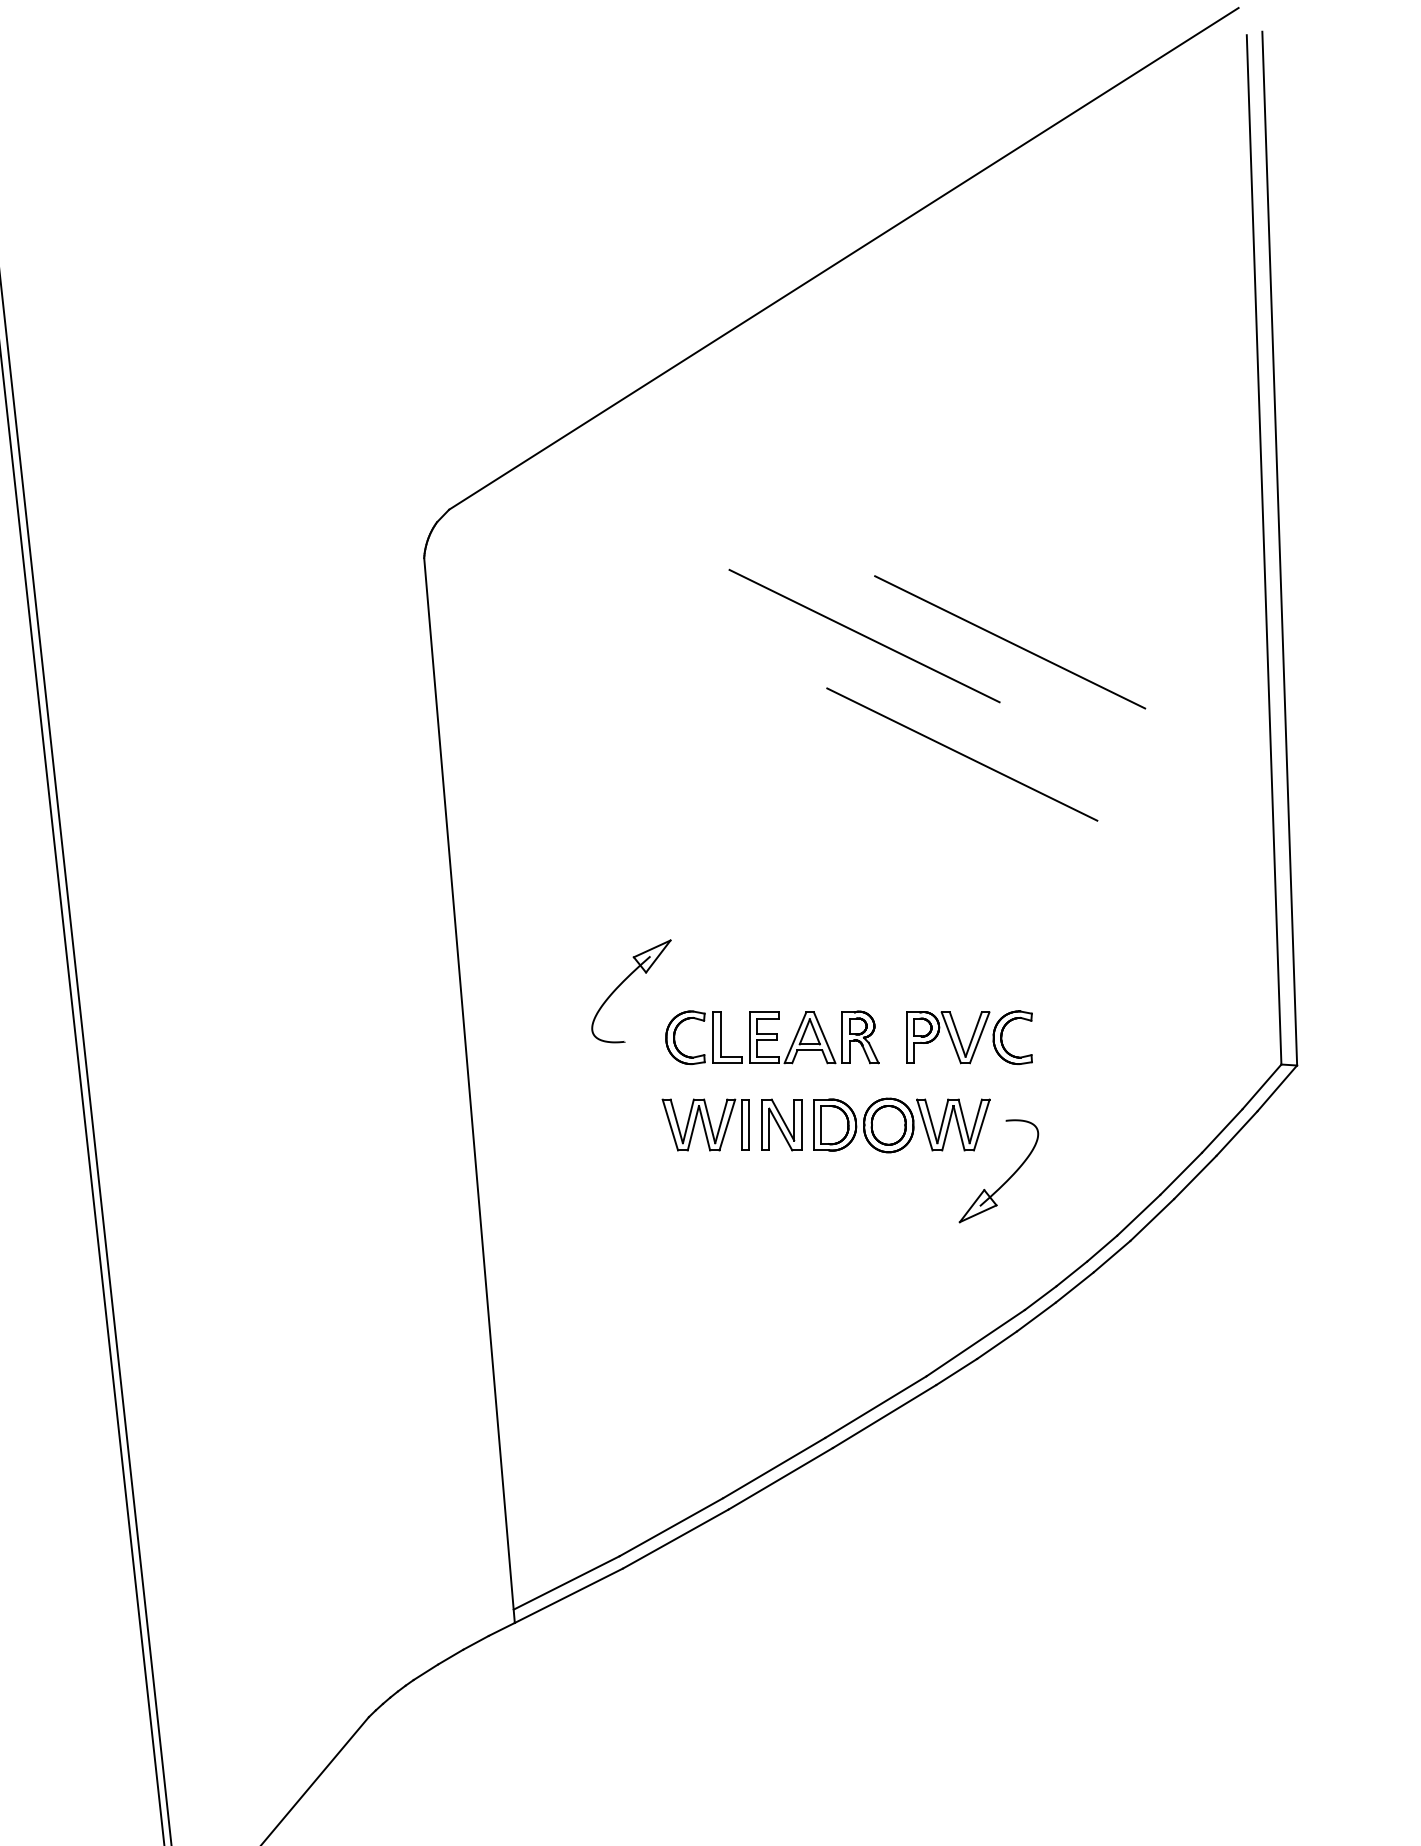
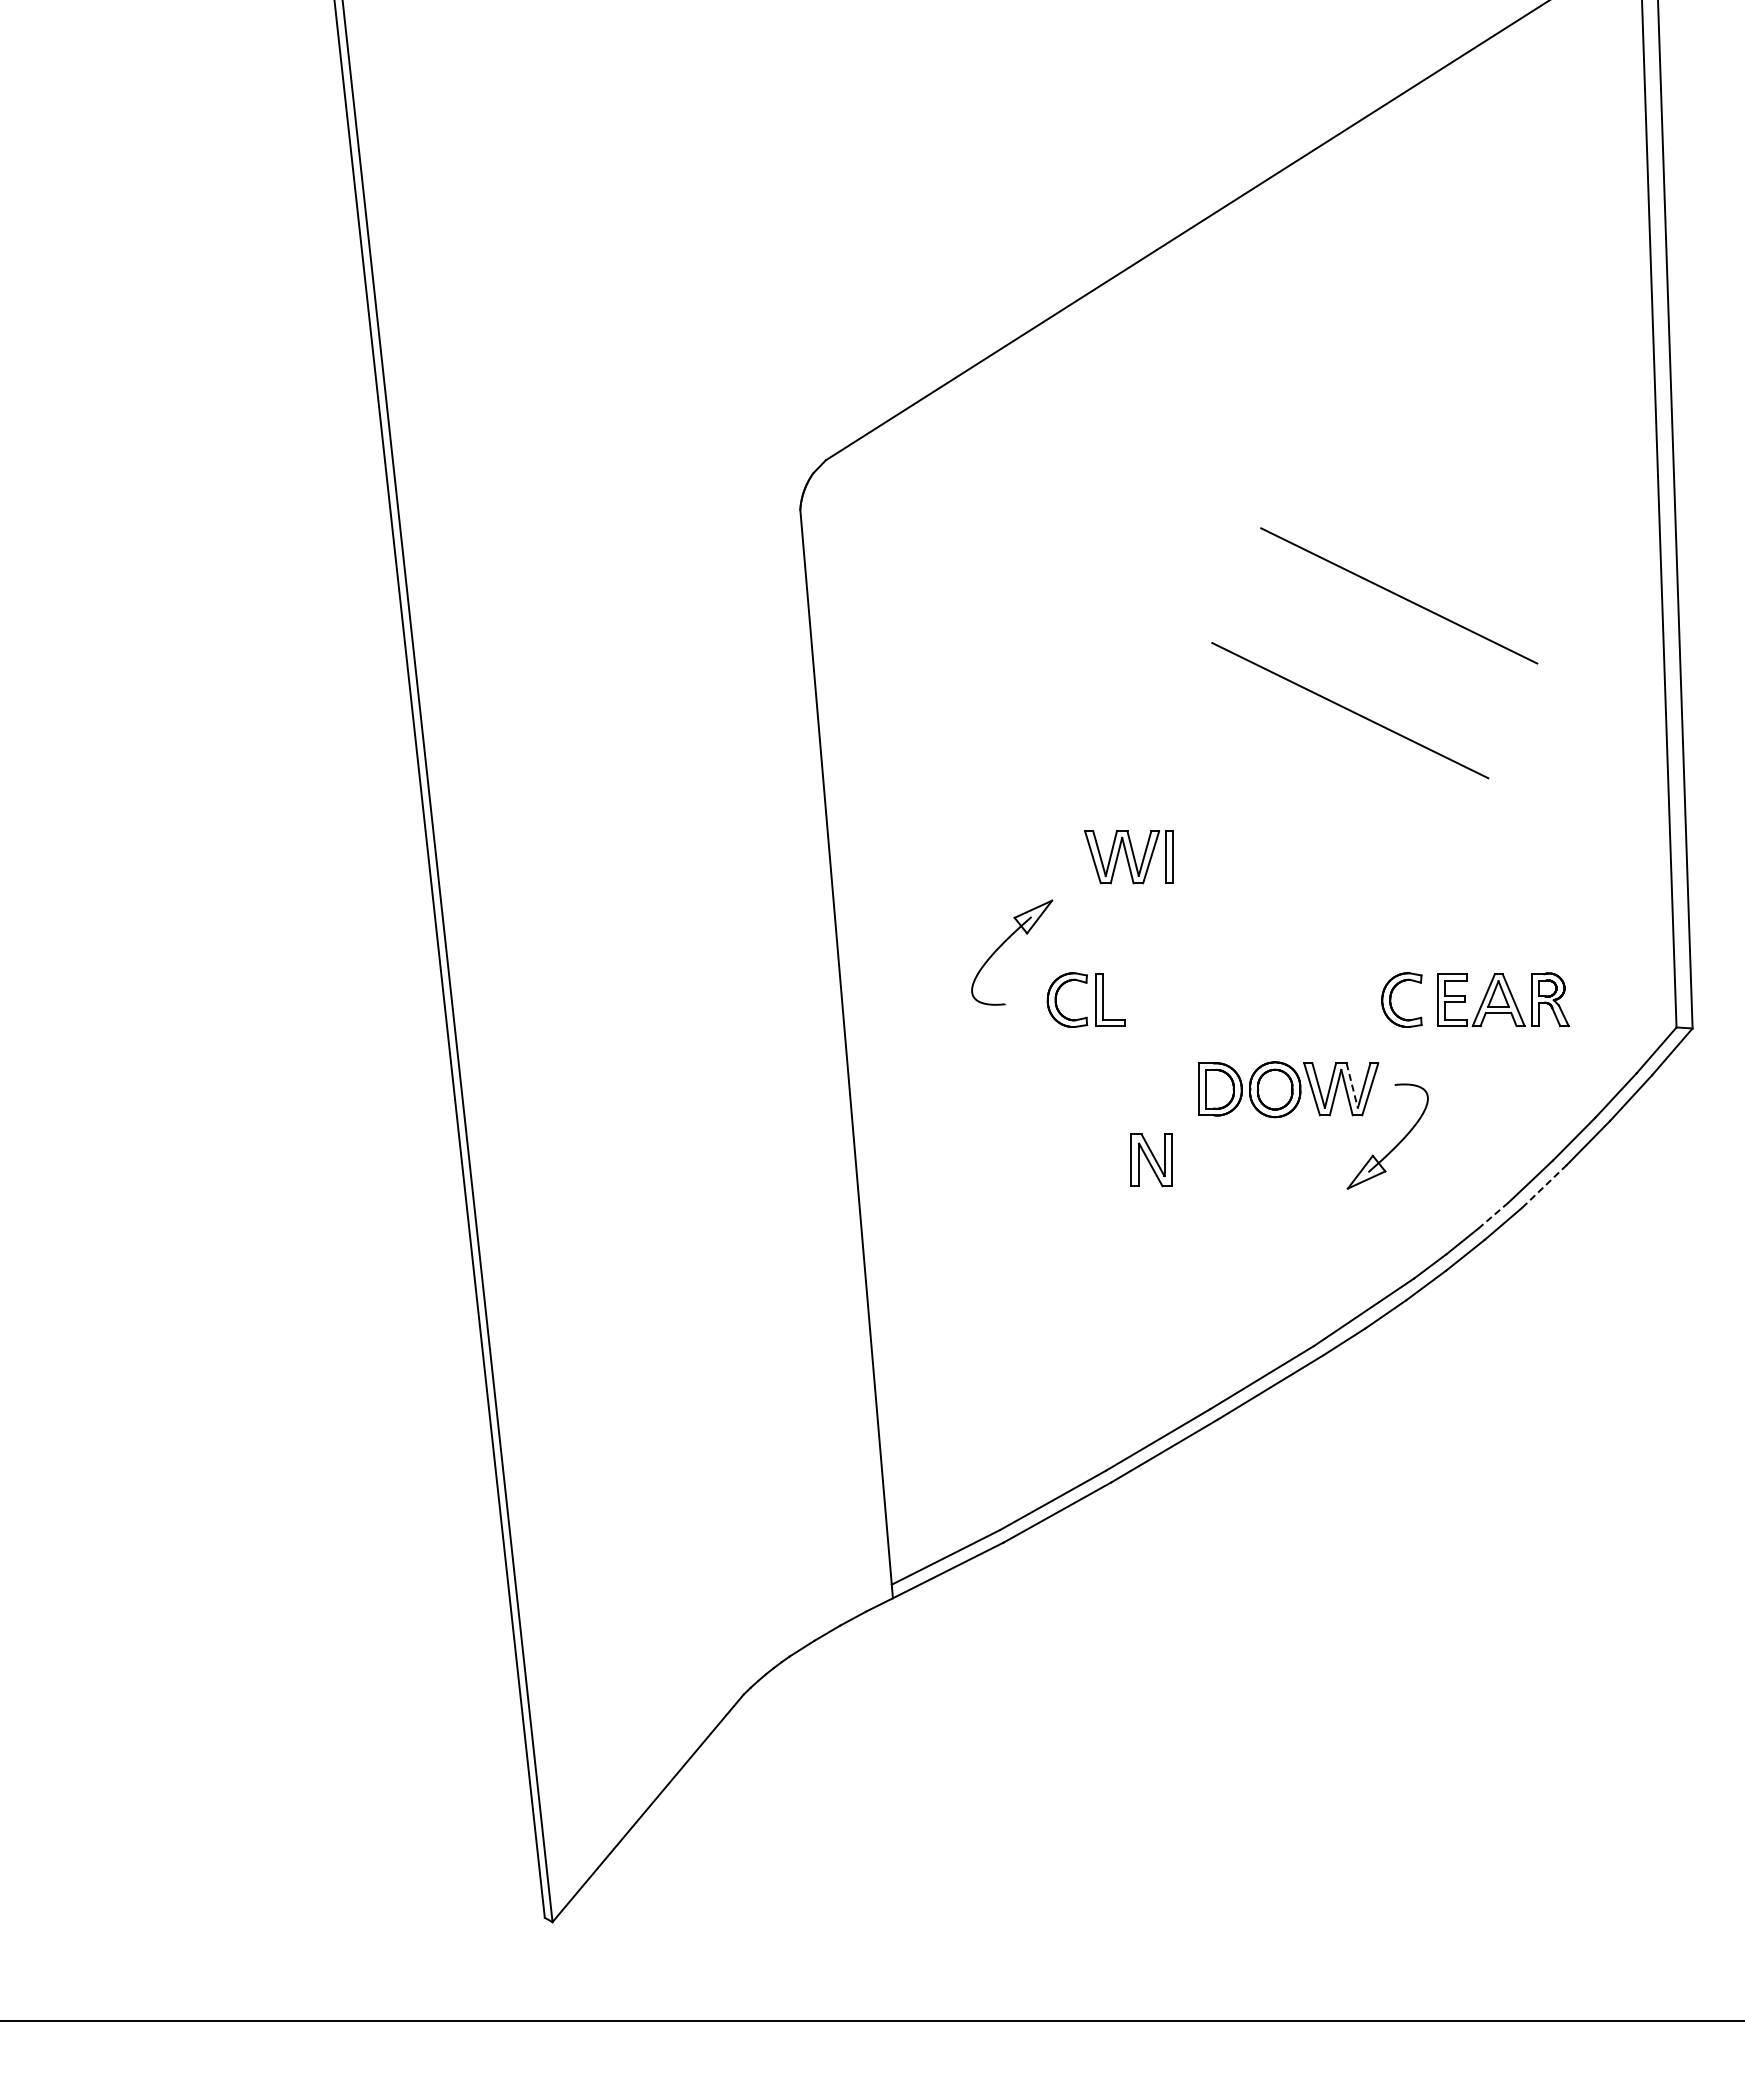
line: (864, 636) -> (1250, 589), removed
part: (814, 1037) -> (1503, 999), moved
part: (947, 1037) -> (1335, 999), removed
line: (964, 1121) -> (1352, 1085), solid -> dashed
part: (705, 1125) -> (1128, 857), moved
part: (781, 1125) -> (1151, 1160), moved
line: (1152, 1220) -> (1544, 1186), solid -> dashed
line: (1102, 1248) -> (1493, 1215), solid -> dashed

